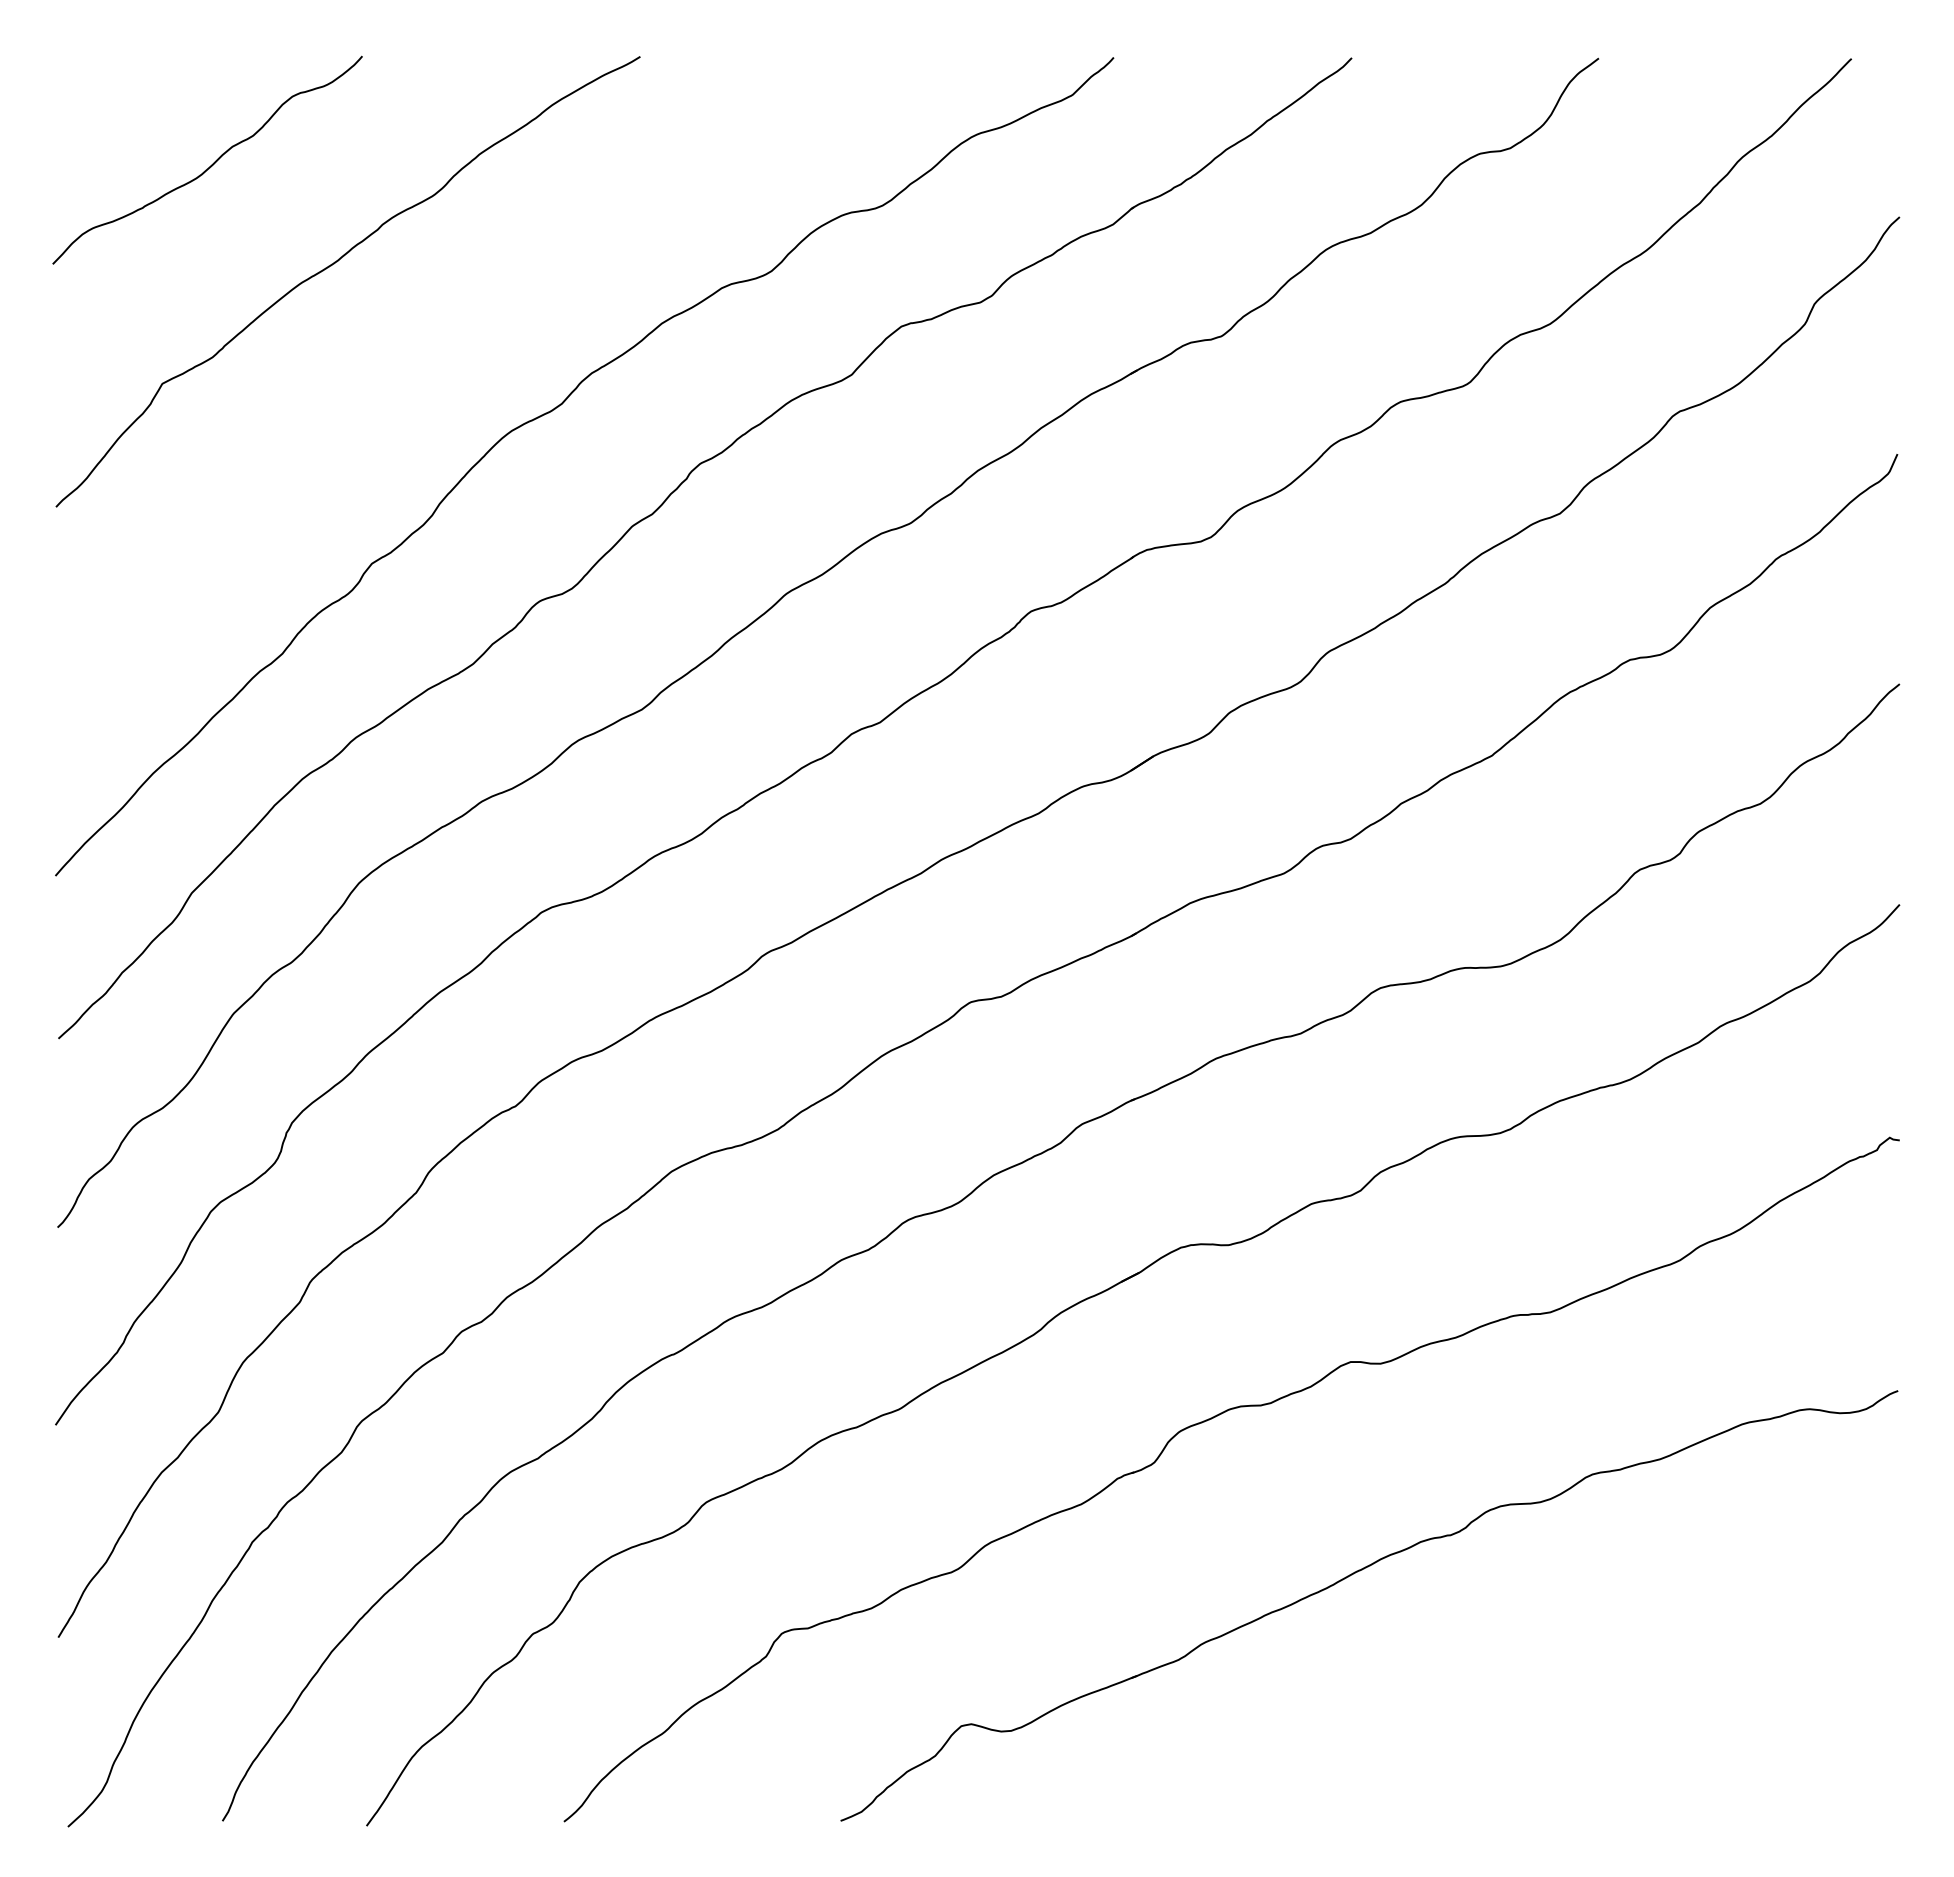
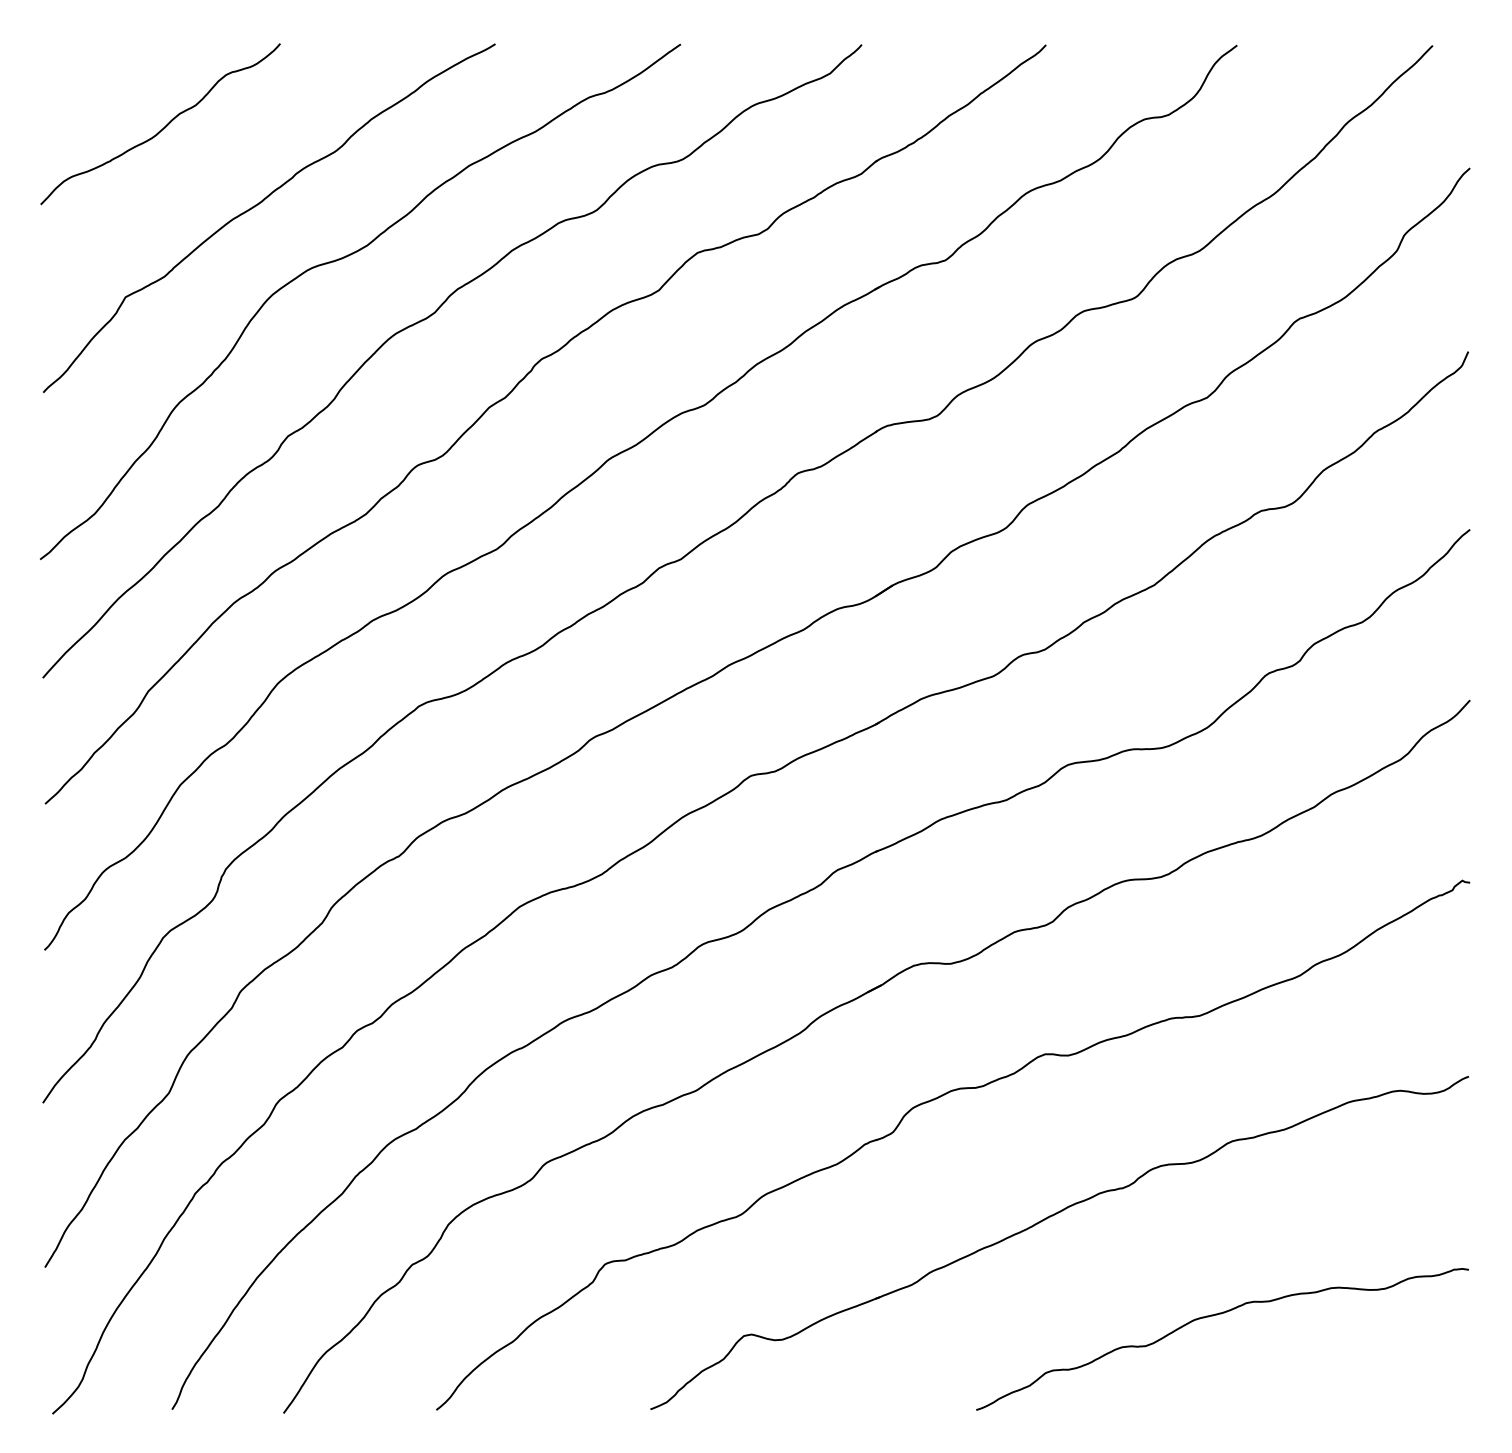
curve: (445, 333) -> (344, 258), added
curve: (1571, 1699) -> (1216, 1315), added

